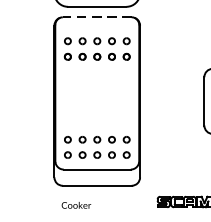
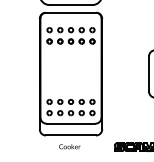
line: (96, 16) -> (70, 12), dashed -> solid
text: (75, 205) -> (69, 146), moved

